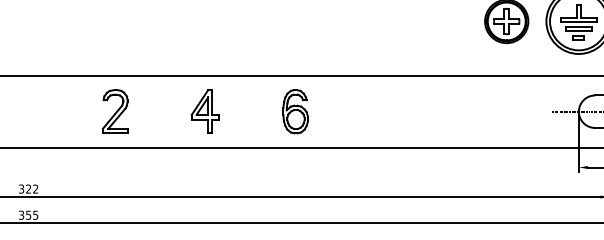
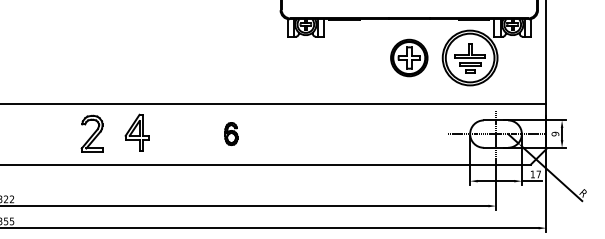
part: (114, 110) -> (91, 133), moved
part: (204, 110) -> (136, 132), moved
part: (295, 110) -> (231, 133), size x0.6

